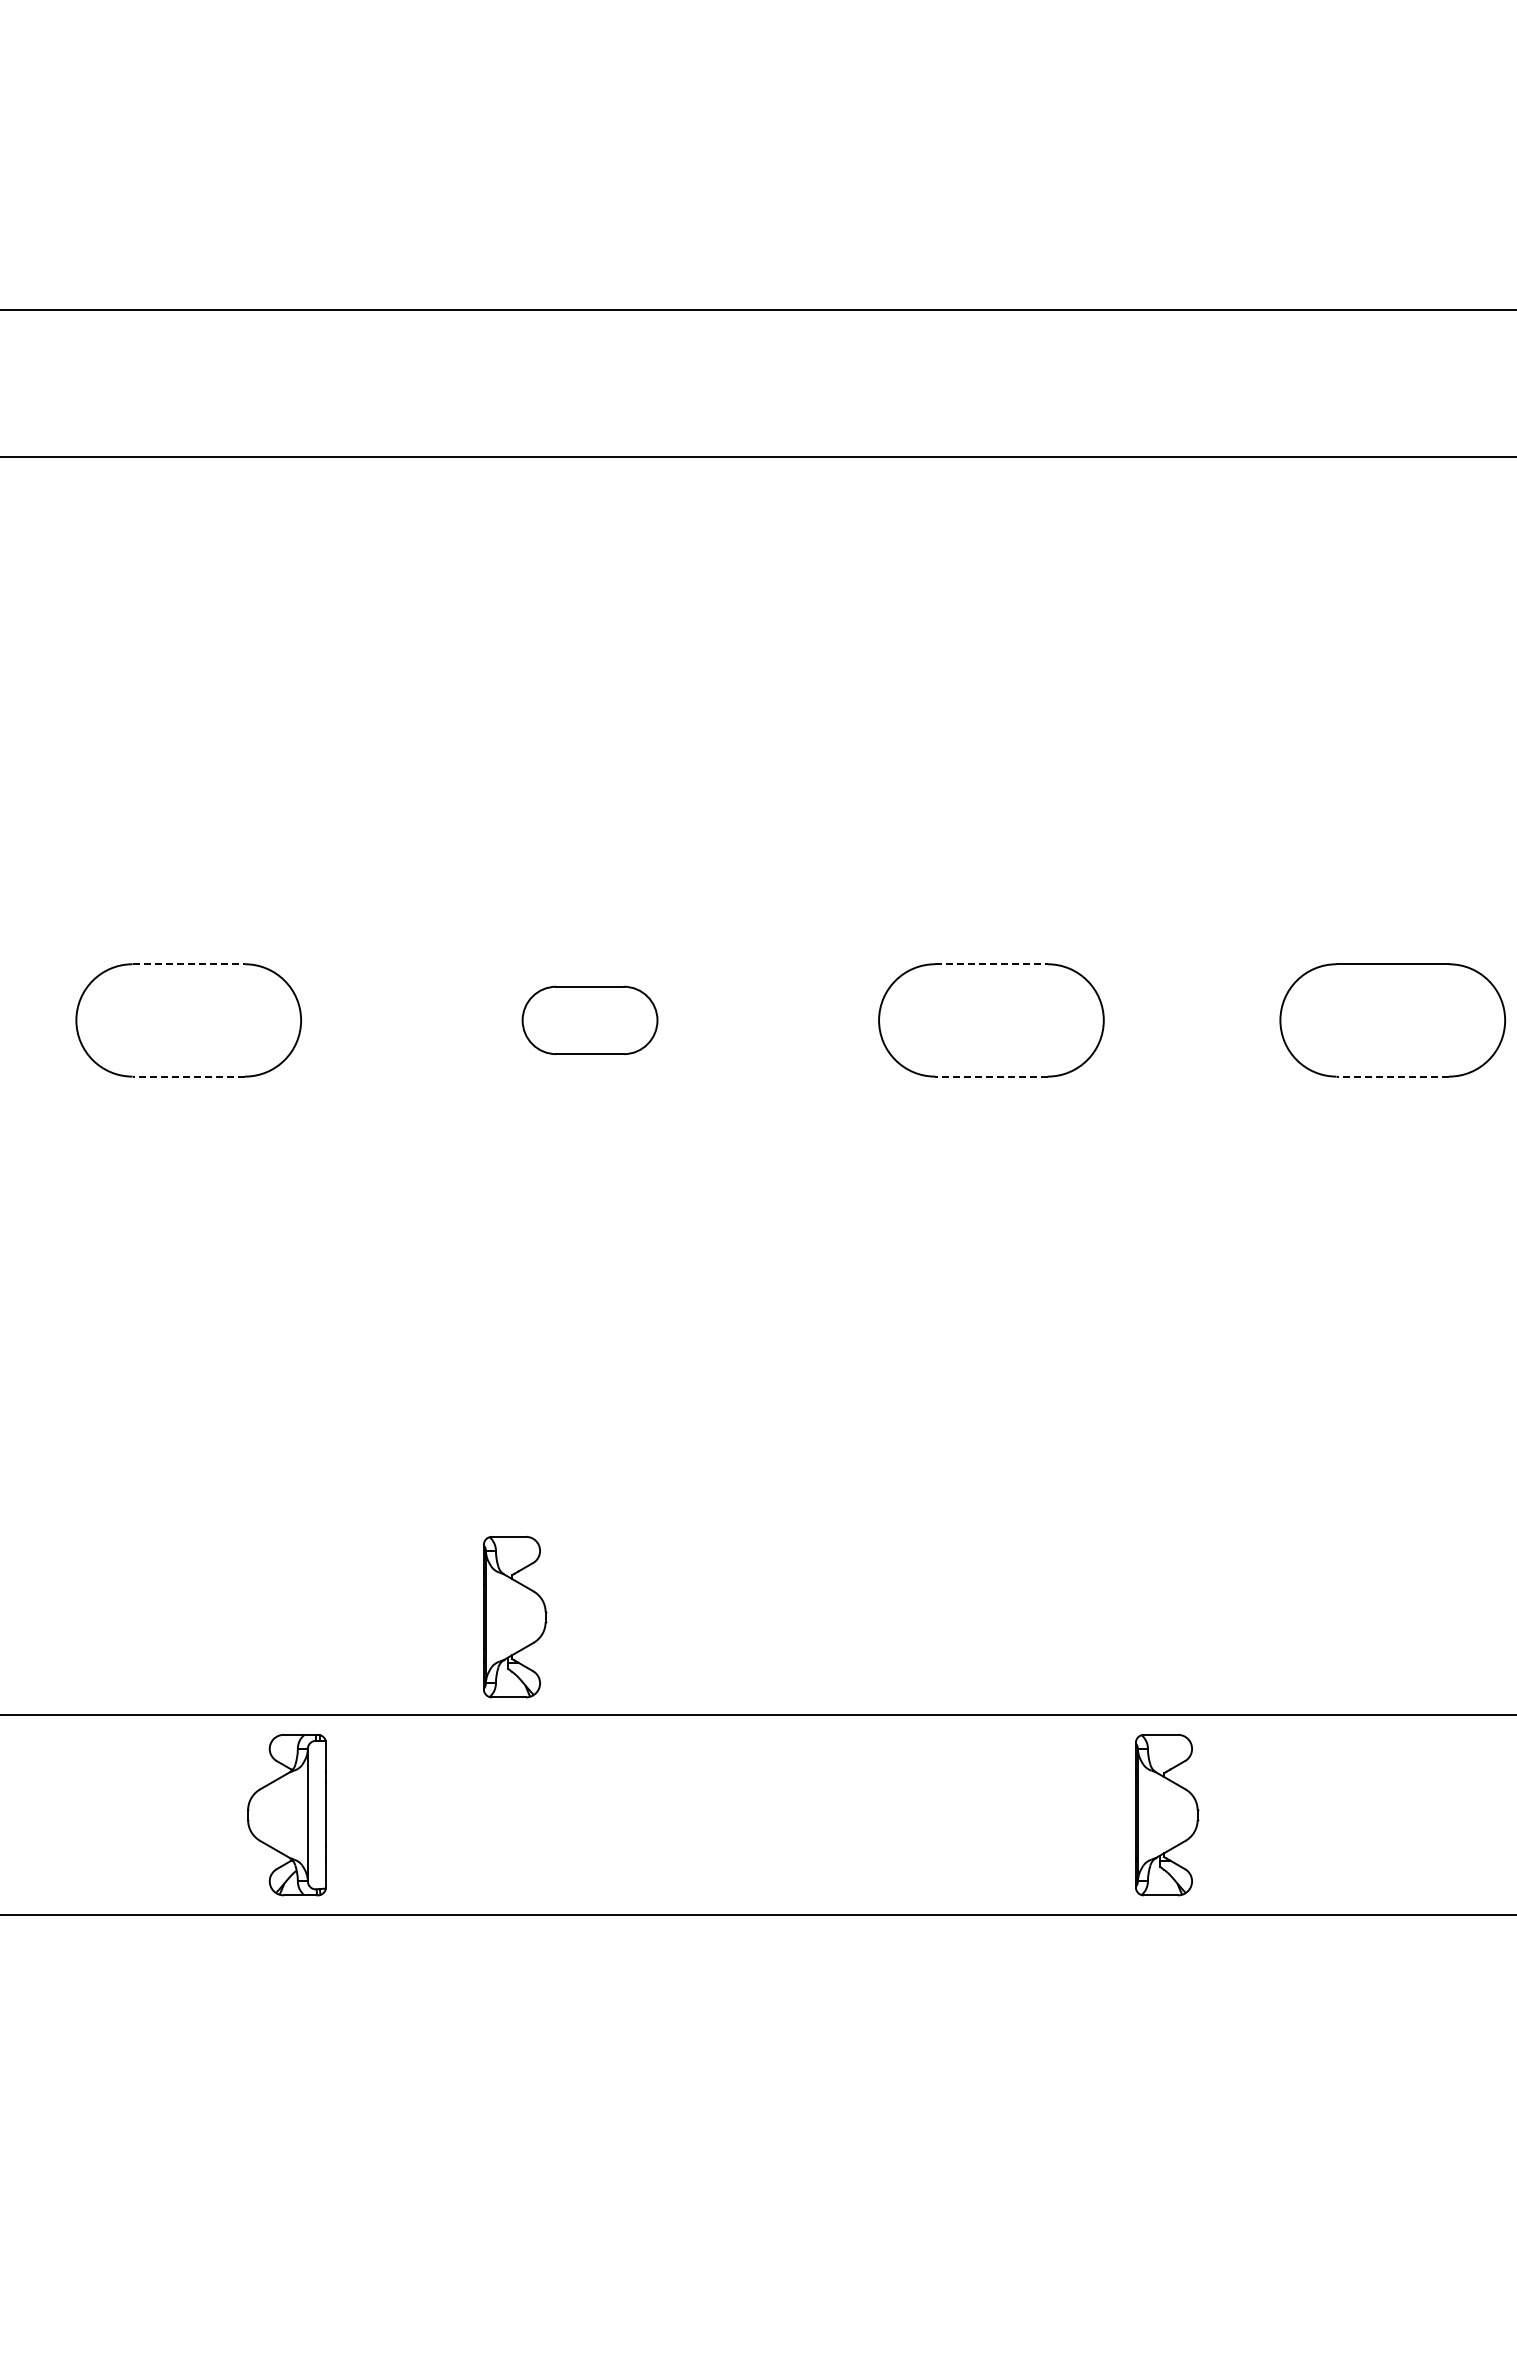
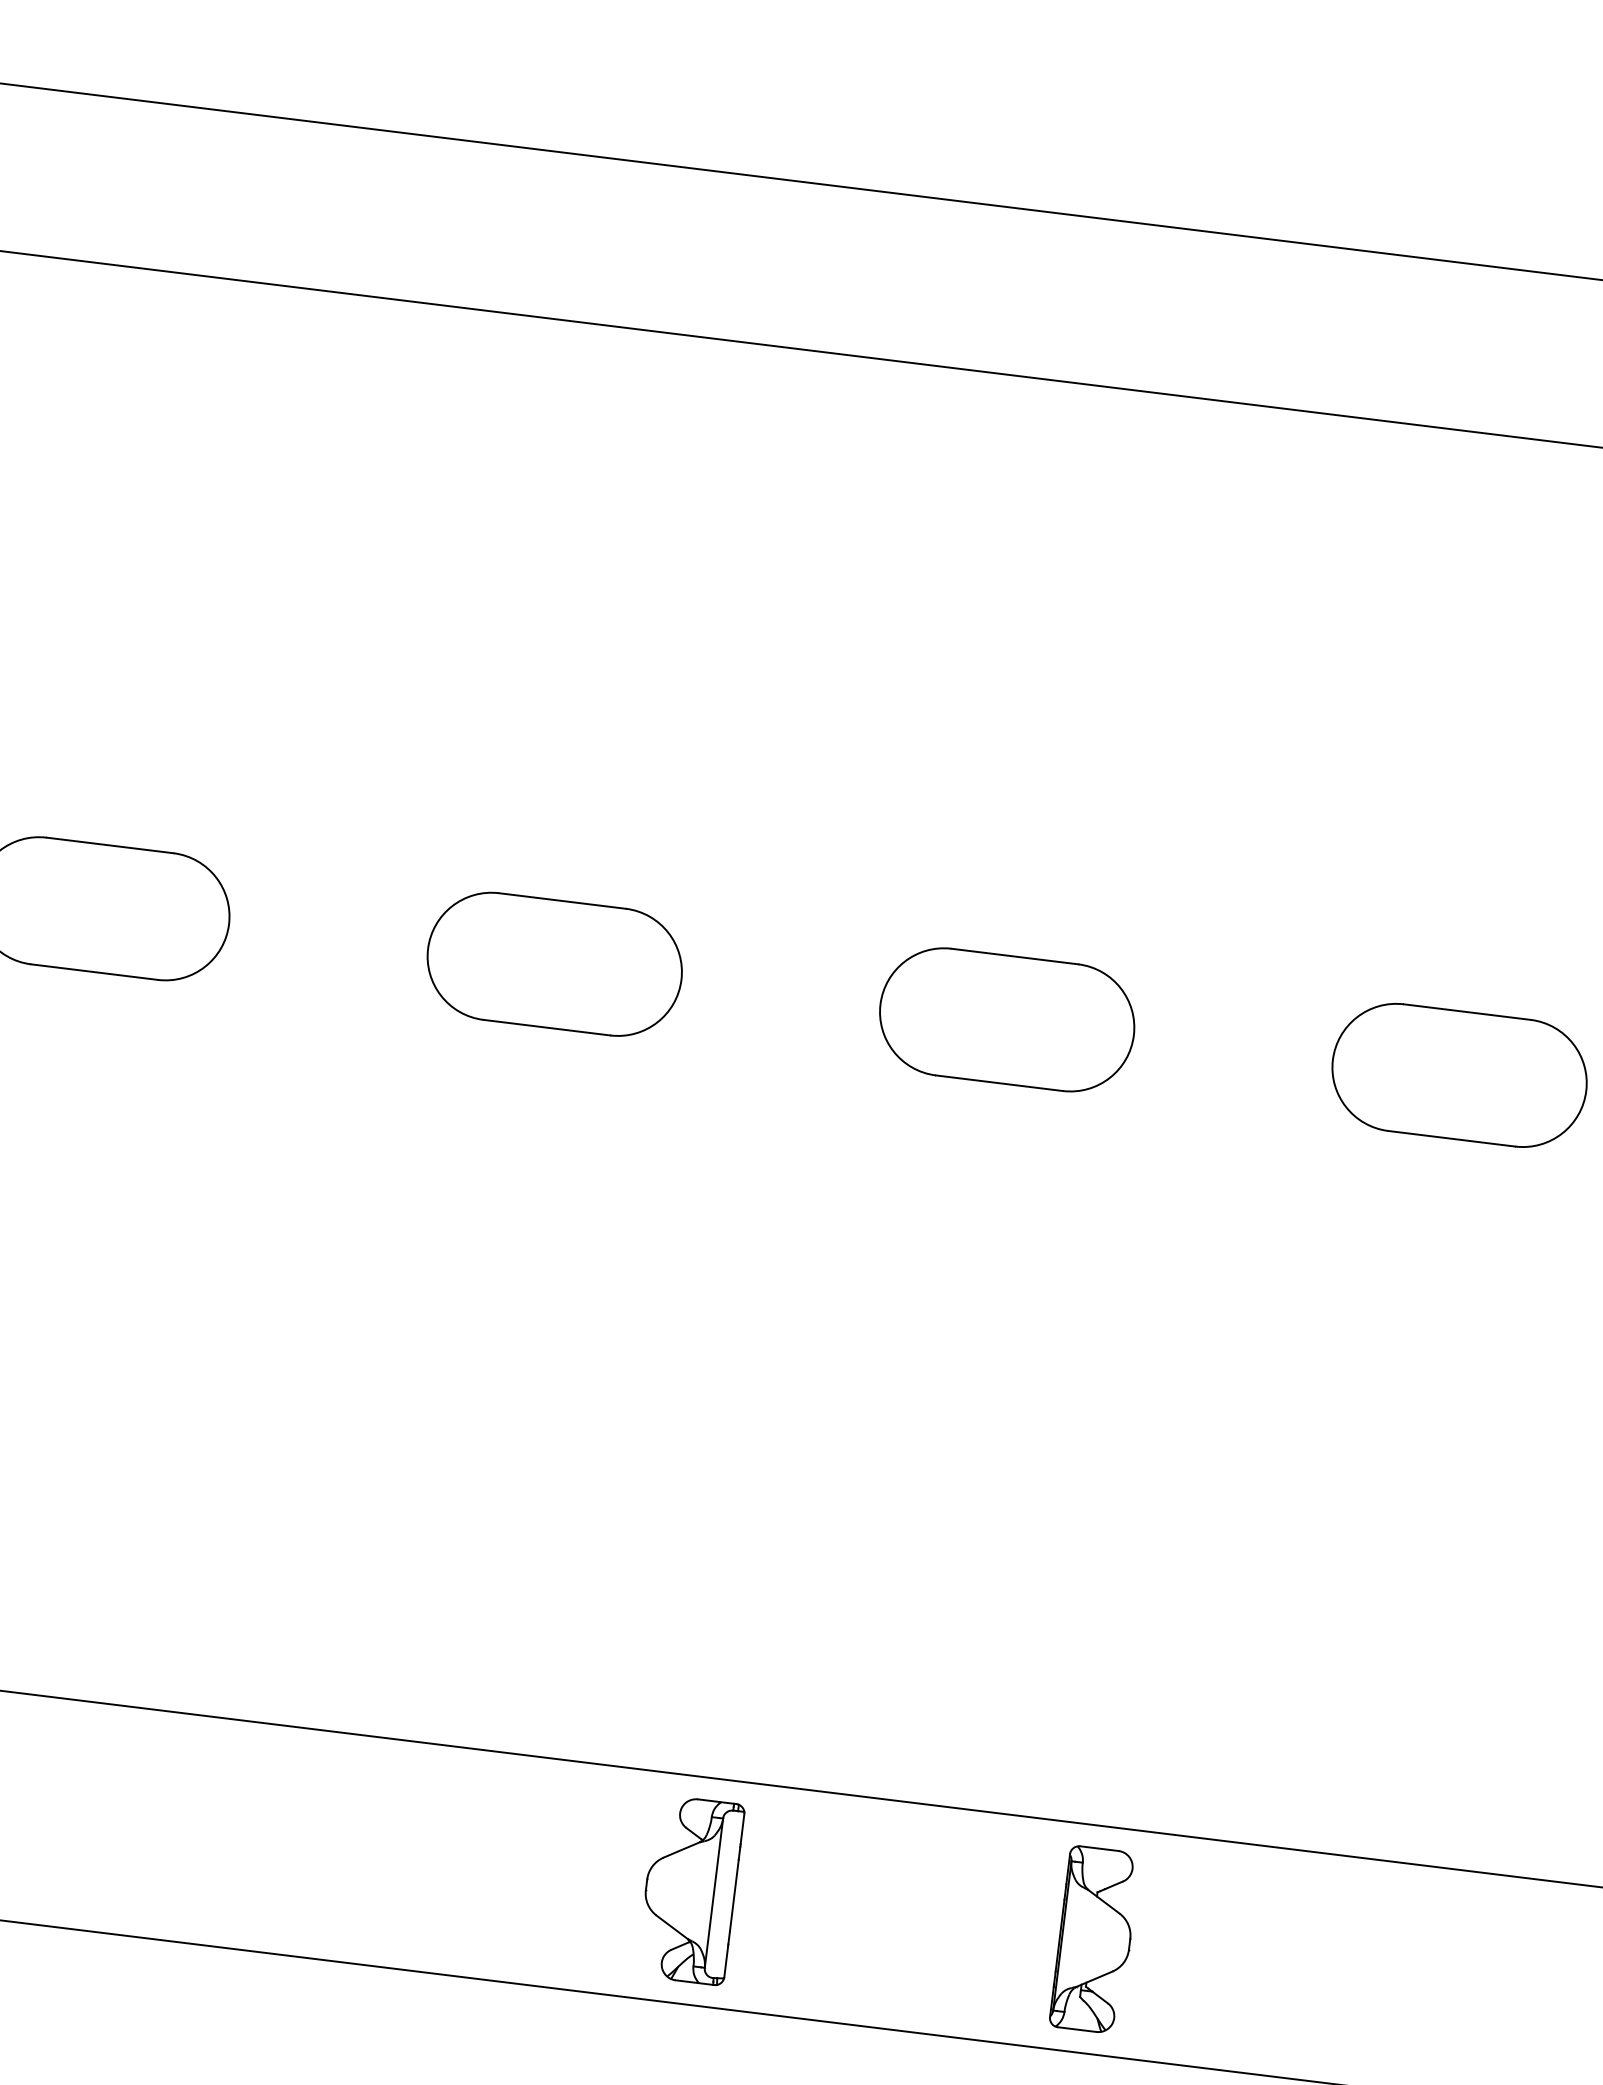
line: (189, 964) -> (110, 845), dashed -> solid
line: (991, 964) -> (1015, 956), dashed -> solid
part: (589, 1020) -> (554, 964), size x1.67
line: (188, 1076) -> (94, 971), dashed -> solid
line: (990, 1076) -> (998, 1082), dashed -> solid
line: (1392, 1076) -> (1451, 1138), dashed -> solid
part: (515, 1617) -> (388, 1627), removed
part: (286, 1815) -> (689, 1890), moved

